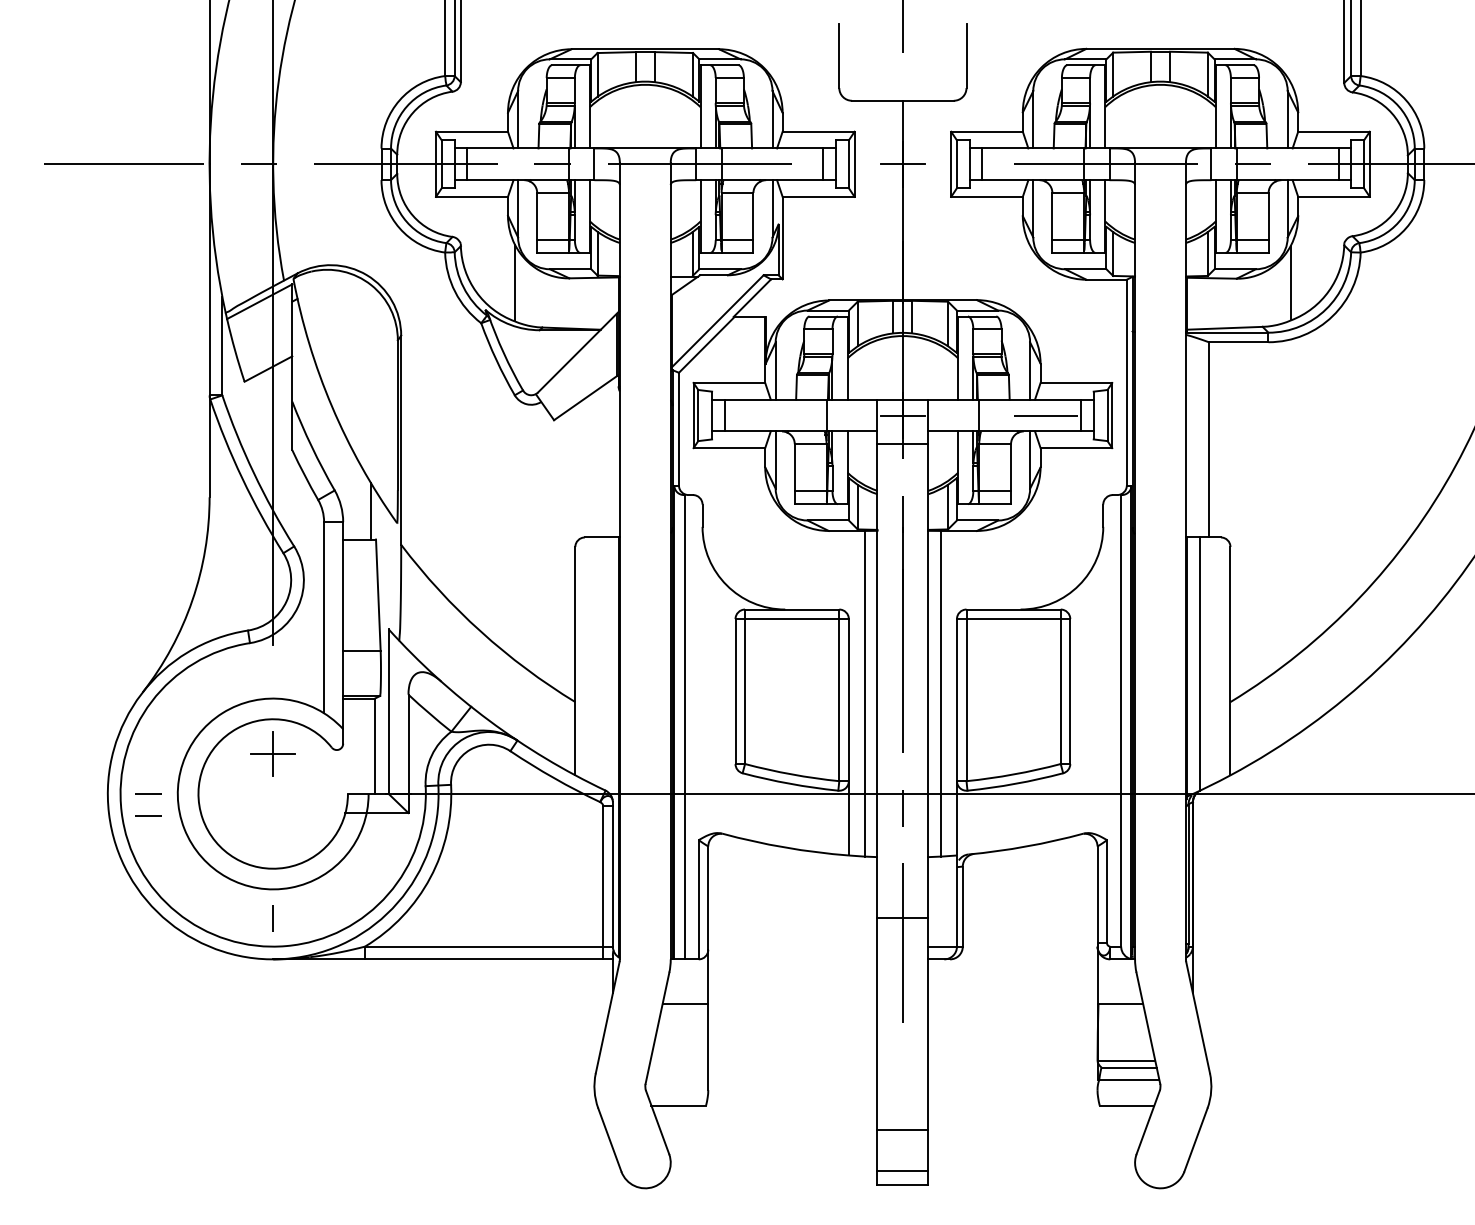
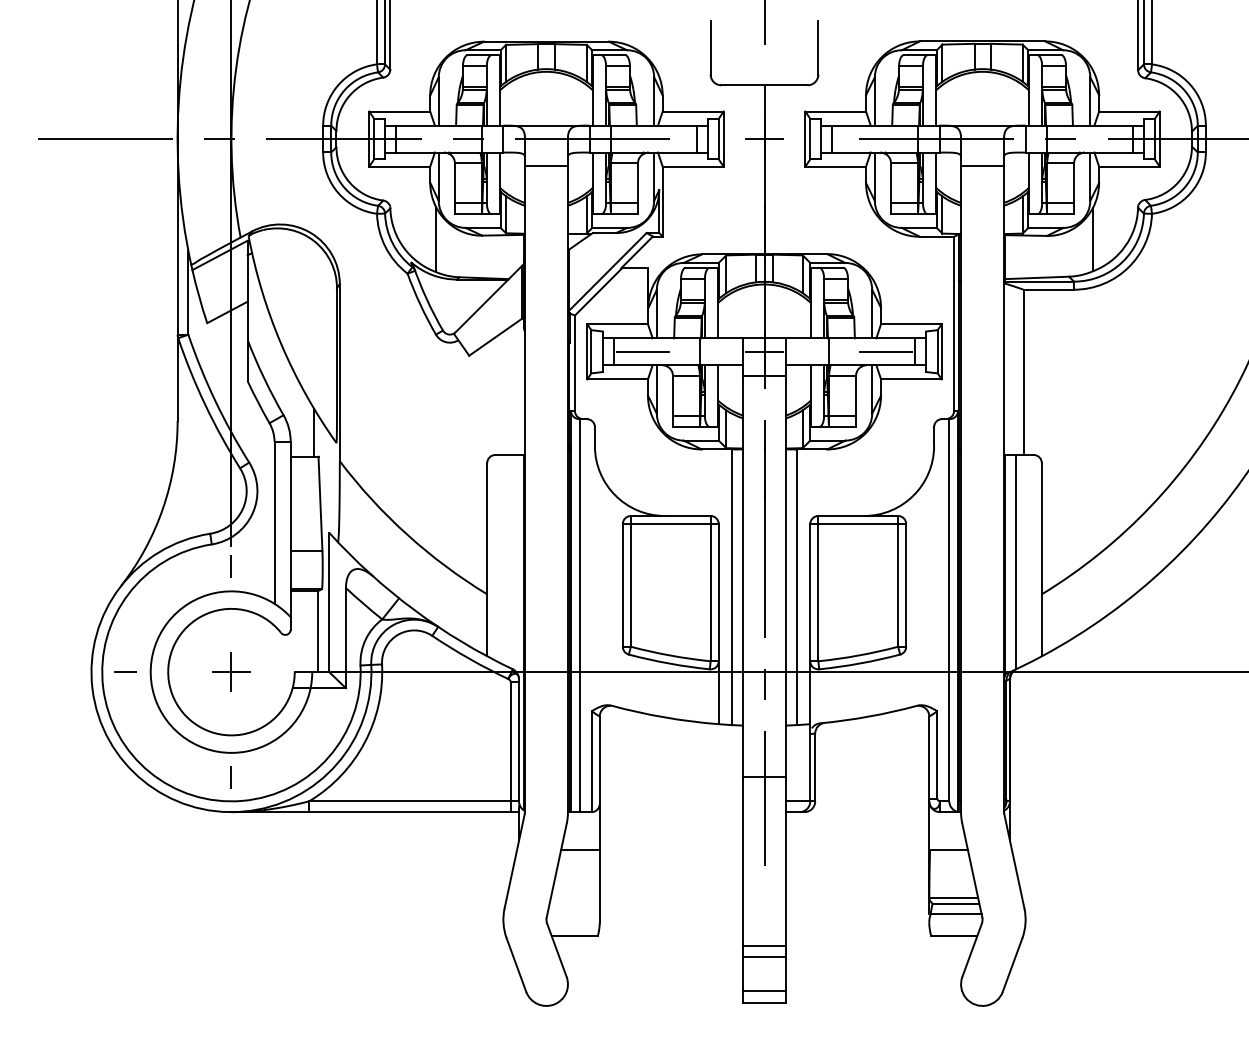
line: (644, 196) -> (545, 166), added
line: (1160, 196) -> (982, 166), added
line: (759, 415) -> (643, 351), added
line: (273, 668) -> (231, 565), added
part: (272, 753) -> (230, 671), moved
line: (148, 815) -> (125, 690), removed
line: (902, 1117) -> (764, 945), added

